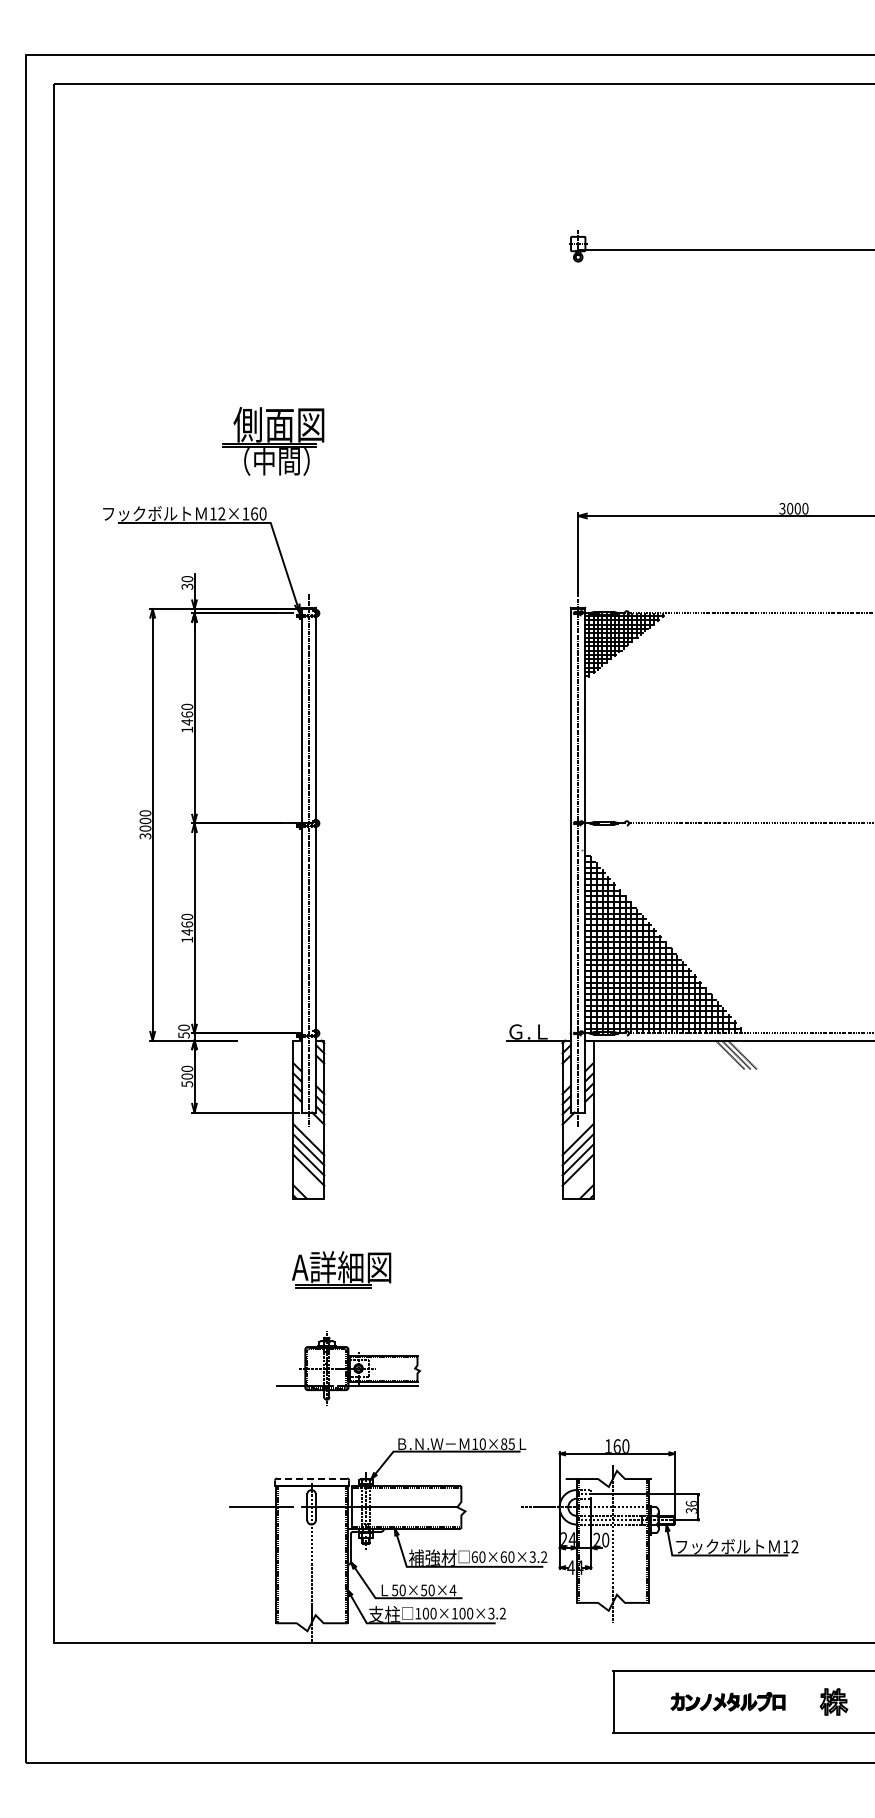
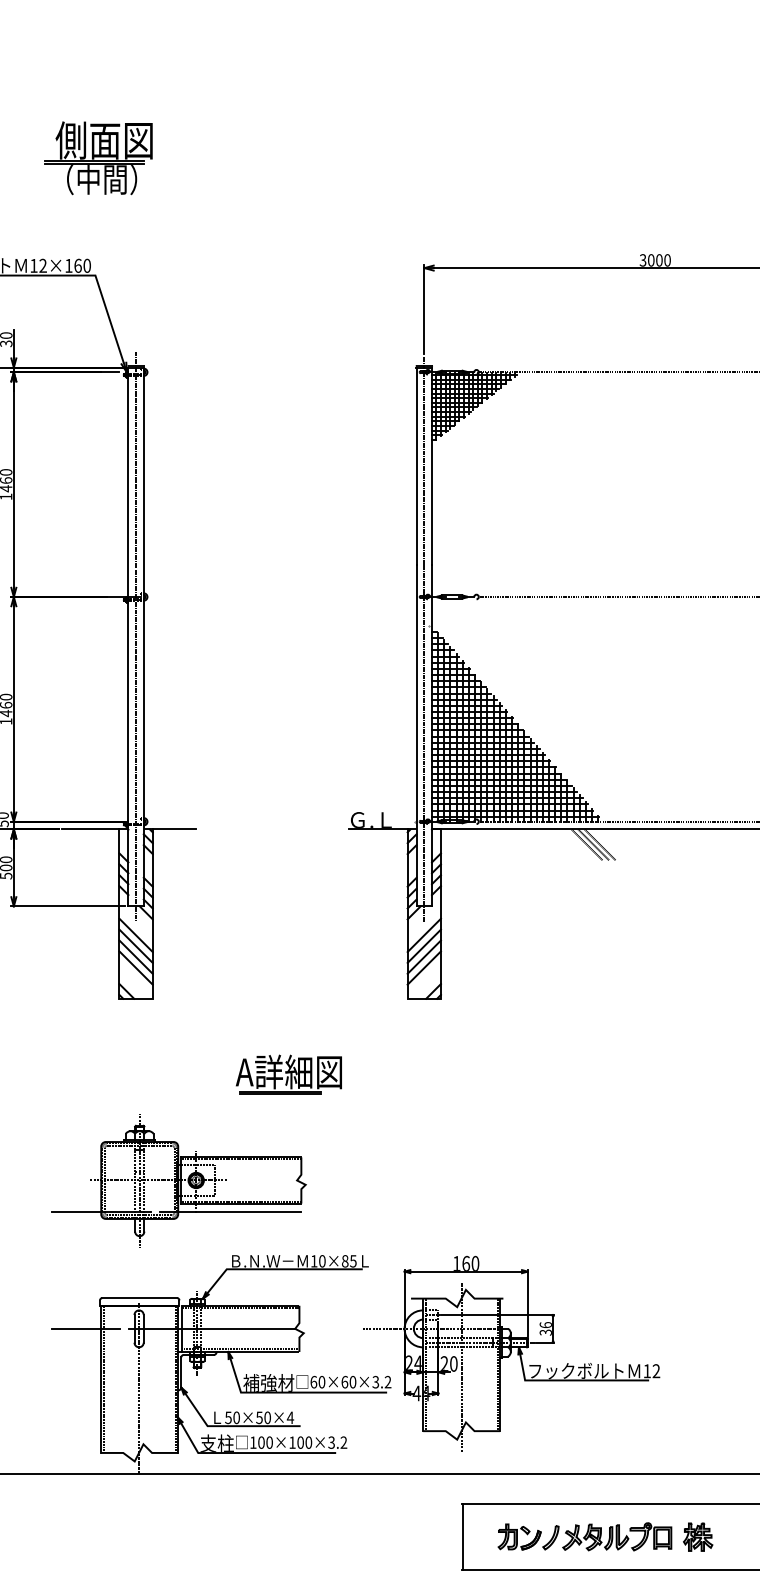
part: (273, 441) -> (98, 158), moved
line: (266, 1040) -> (90, 829), added
line: (344, 1040) -> (174, 829), added
part: (341, 1269) -> (288, 1074), moved
part: (348, 1368) -> (178, 1180), size x1.67
line: (312, 1478) -> (140, 1298), dashed -> solid
part: (727, 1701) -> (584, 1536), size x1.43

